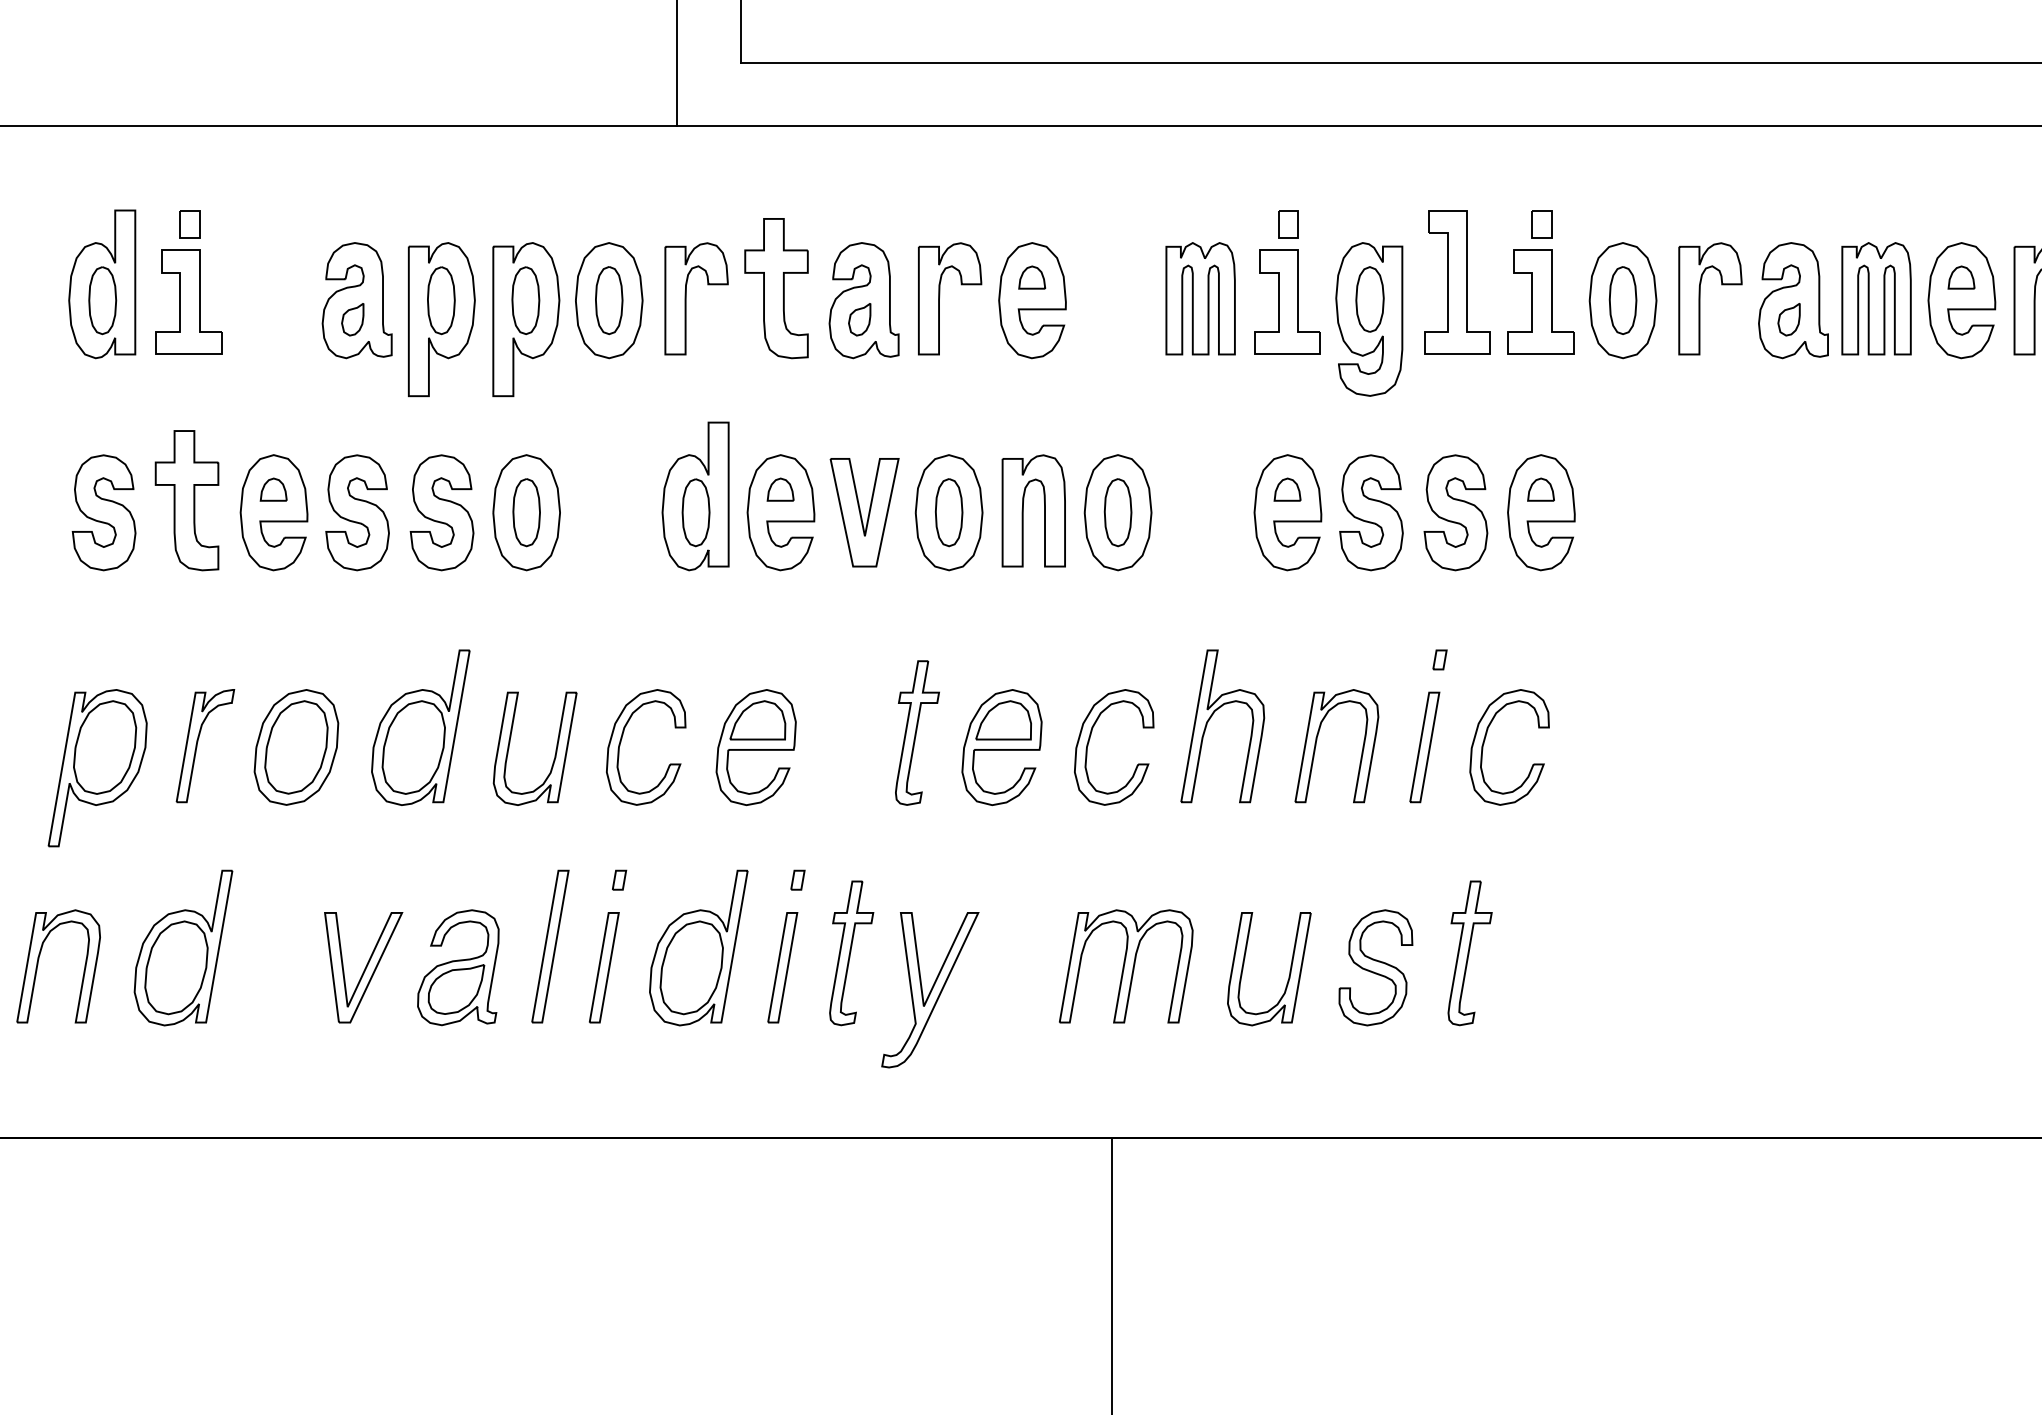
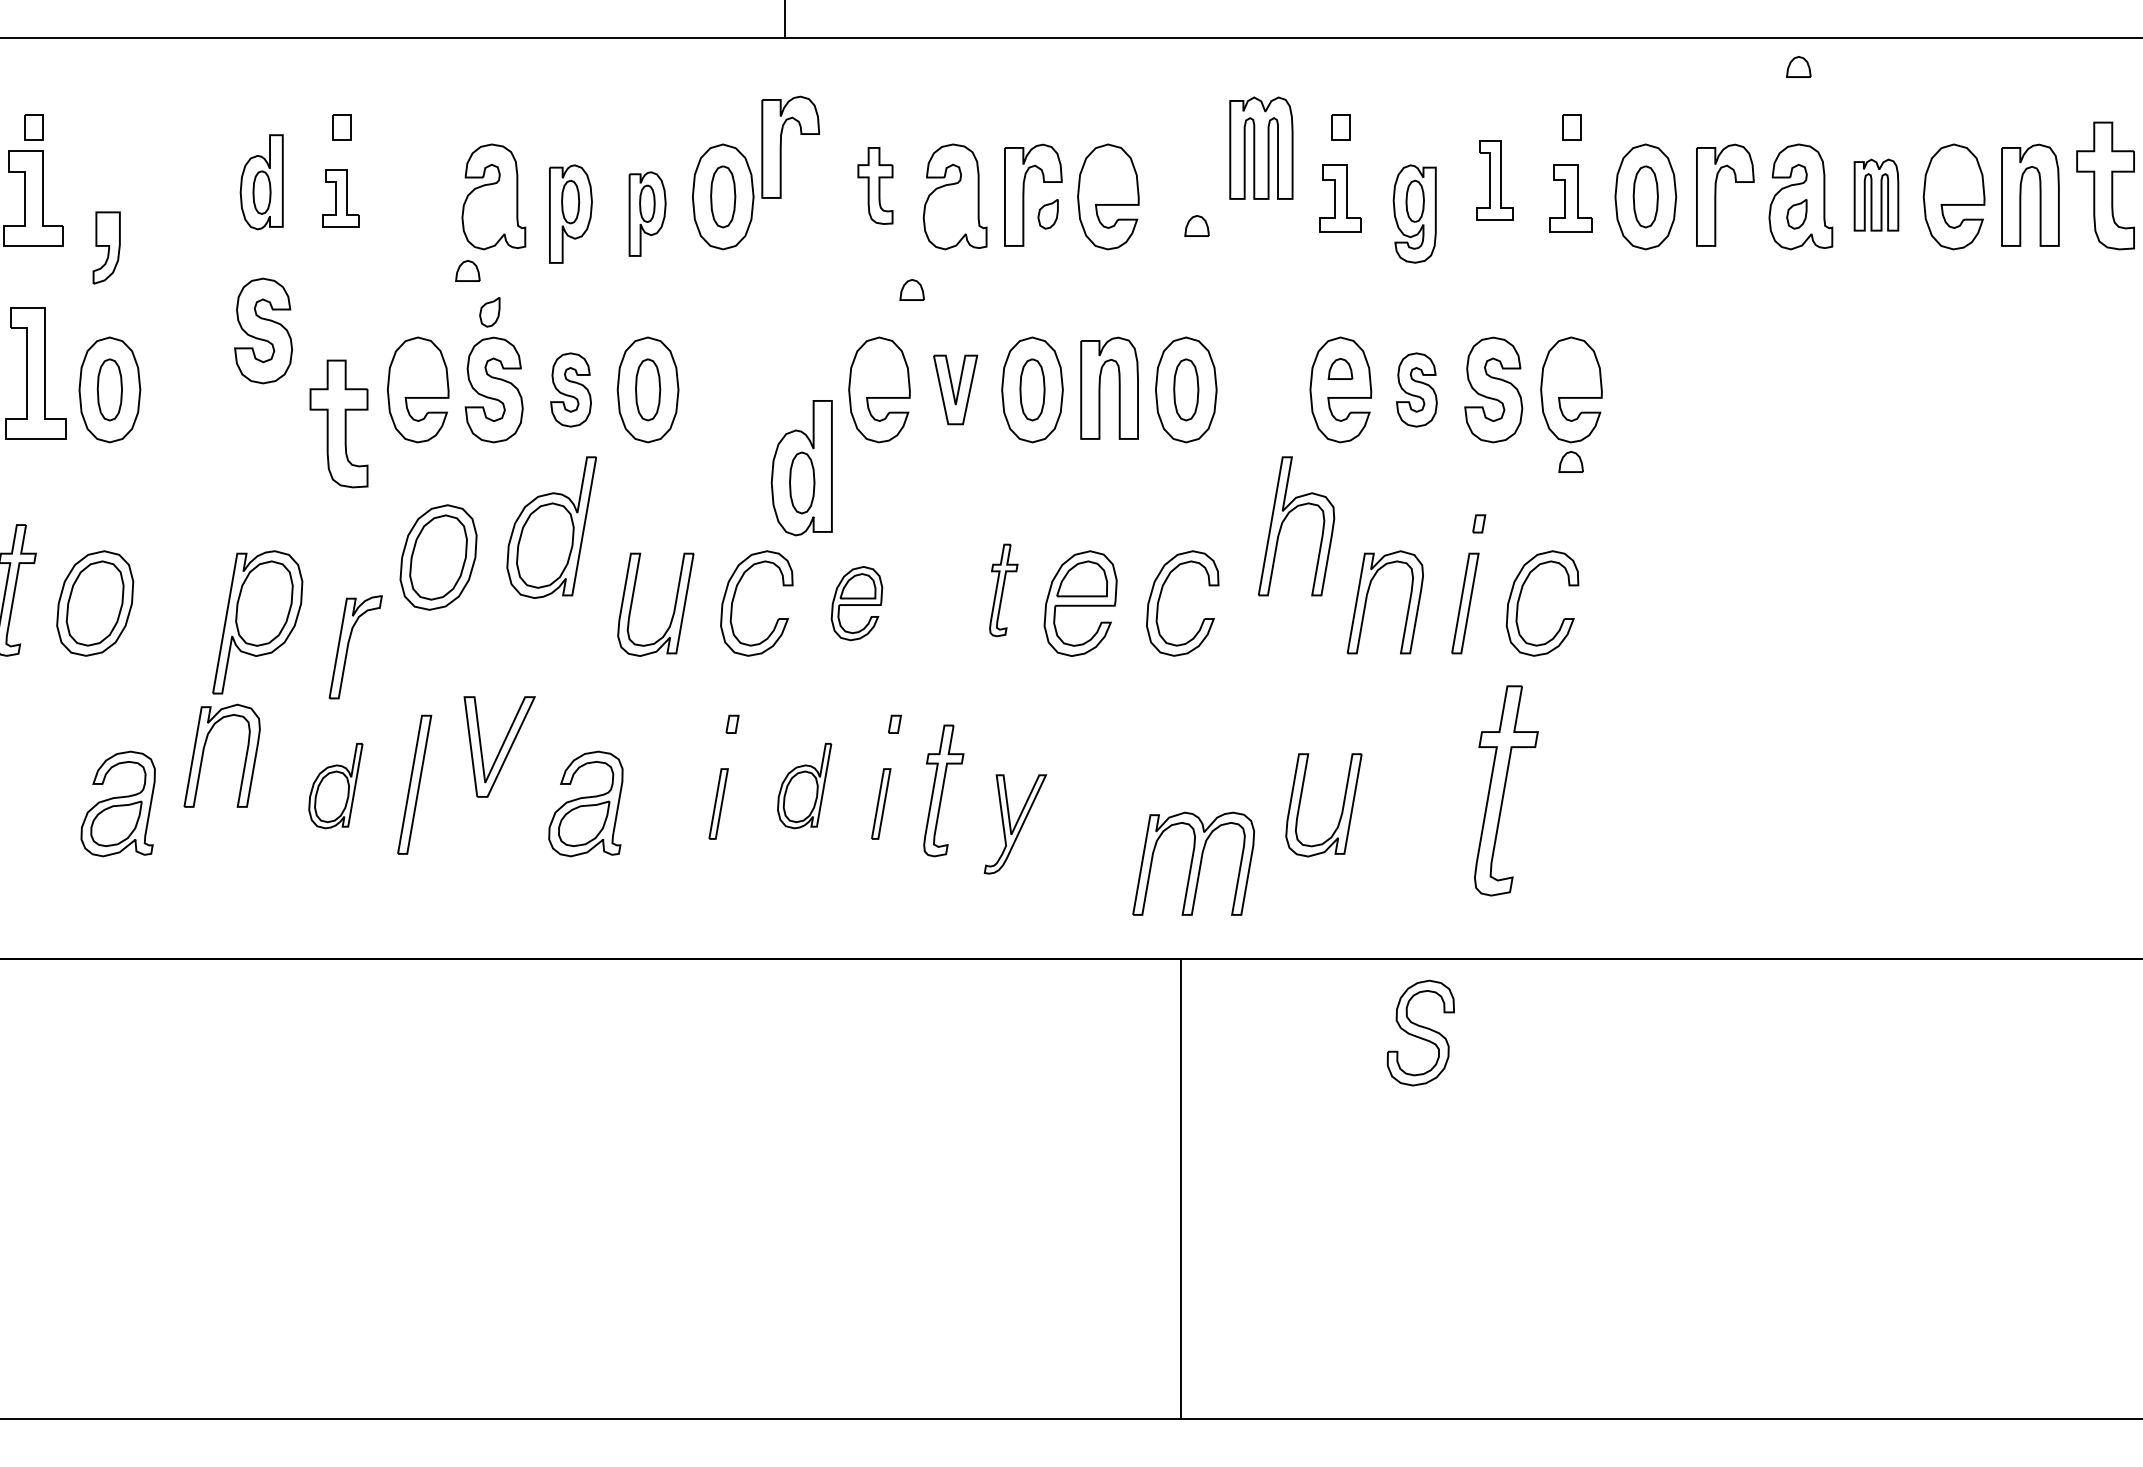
part: (1031, 277) -> (1196, 225), moved
part: (1961, 277) -> (1798, 66), moved
part: (1456, 282) -> (1494, 180), size x0.6
part: (101, 284) -> (261, 182), size x0.7
part: (776, 288) -> (875, 185), size x0.6
part: (686, 297) -> (781, 146), moved
part: (1200, 297) -> (1261, 147), moved
part: (1876, 297) -> (1876, 194), size x0.7
part: (188, 302) -> (340, 198), size x0.6
part: (1287, 302) -> (1340, 198), size x0.7
part: (1540, 302) -> (1570, 198), size x0.7
part: (441, 318) -> (570, 213), size x0.7
part: (526, 318) -> (647, 213), size x0.6
part: (1368, 318) -> (1414, 213), size x0.7
part: (352, 319) -> (489, 312), moved
part: (859, 319) -> (1047, 214), moved
part: (273, 489) -> (467, 270), moved
part: (779, 489) -> (911, 289), moved
part: (1540, 489) -> (1570, 461), moved
part: (695, 496) -> (801, 468), moved
part: (186, 500) -> (338, 423), moved
part: (104, 512) -> (263, 330), moved
part: (441, 512) -> (570, 389), size x0.7
part: (864, 512) -> (955, 389), size x0.7
part: (1371, 512) -> (1416, 389), size x0.7
part: (1211, 717) -> (1286, 518), moved
part: (420, 727) -> (551, 527), moved
part: (917, 733) -> (1003, 590), size x0.7
part: (197, 746) -> (348, 647), moved
part: (296, 747) -> (438, 557), moved
part: (755, 747) -> (856, 603), size x0.7
part: (550, 946) -> (414, 784), moved
part: (183, 947) -> (335, 785), size x0.6
part: (698, 947) -> (804, 785), size x0.6
part: (1469, 952) -> (1506, 790), size x1.6
part: (39, 961) -> (204, 751), moved
part: (1126, 966) -> (1193, 863), moved
part: (363, 967) -> (499, 746), moved
part: (604, 967) -> (718, 803), size x0.7
part: (783, 967) -> (881, 803), size x0.7
part: (1375, 967) -> (1420, 1032), moved
part: (930, 990) -> (1015, 824), size x0.7

